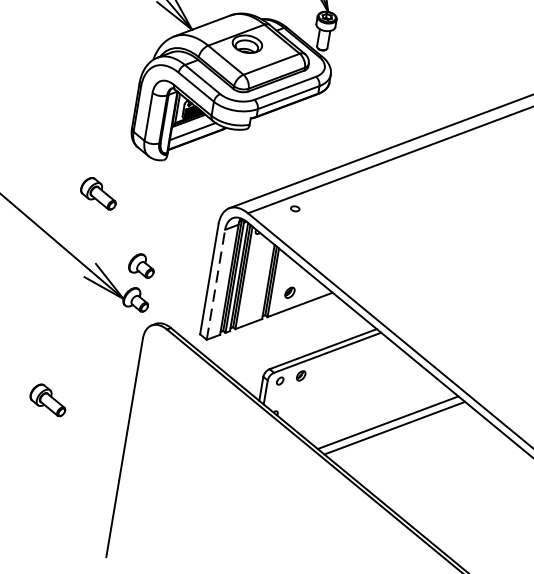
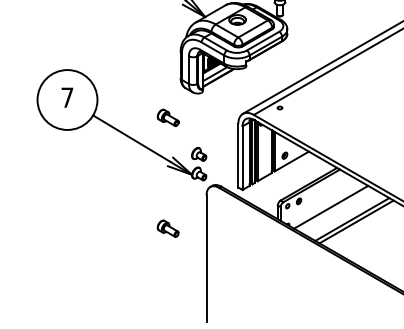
line: (215, 285) -> (242, 158), dashed -> solid
line: (355, 394) -> (331, 206), added
part: (47, 399) -> (167, 228), moved

